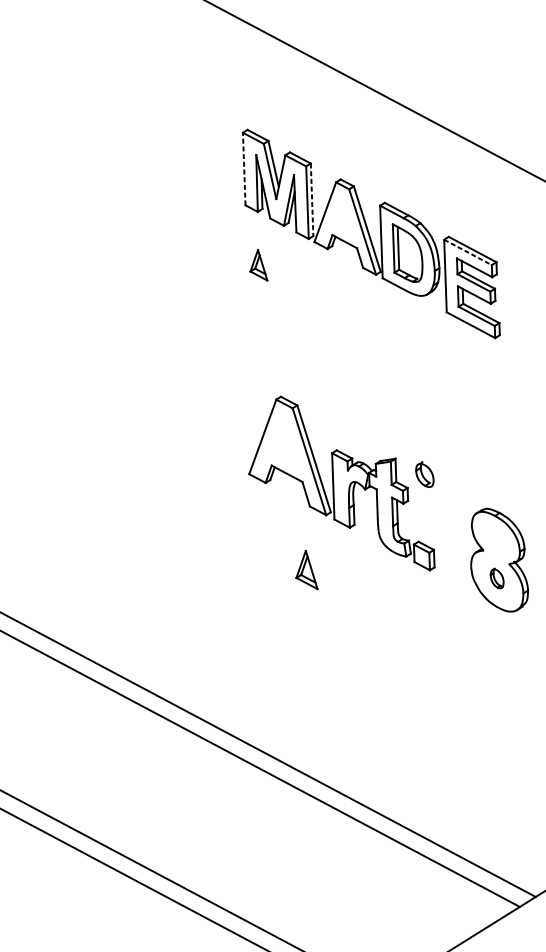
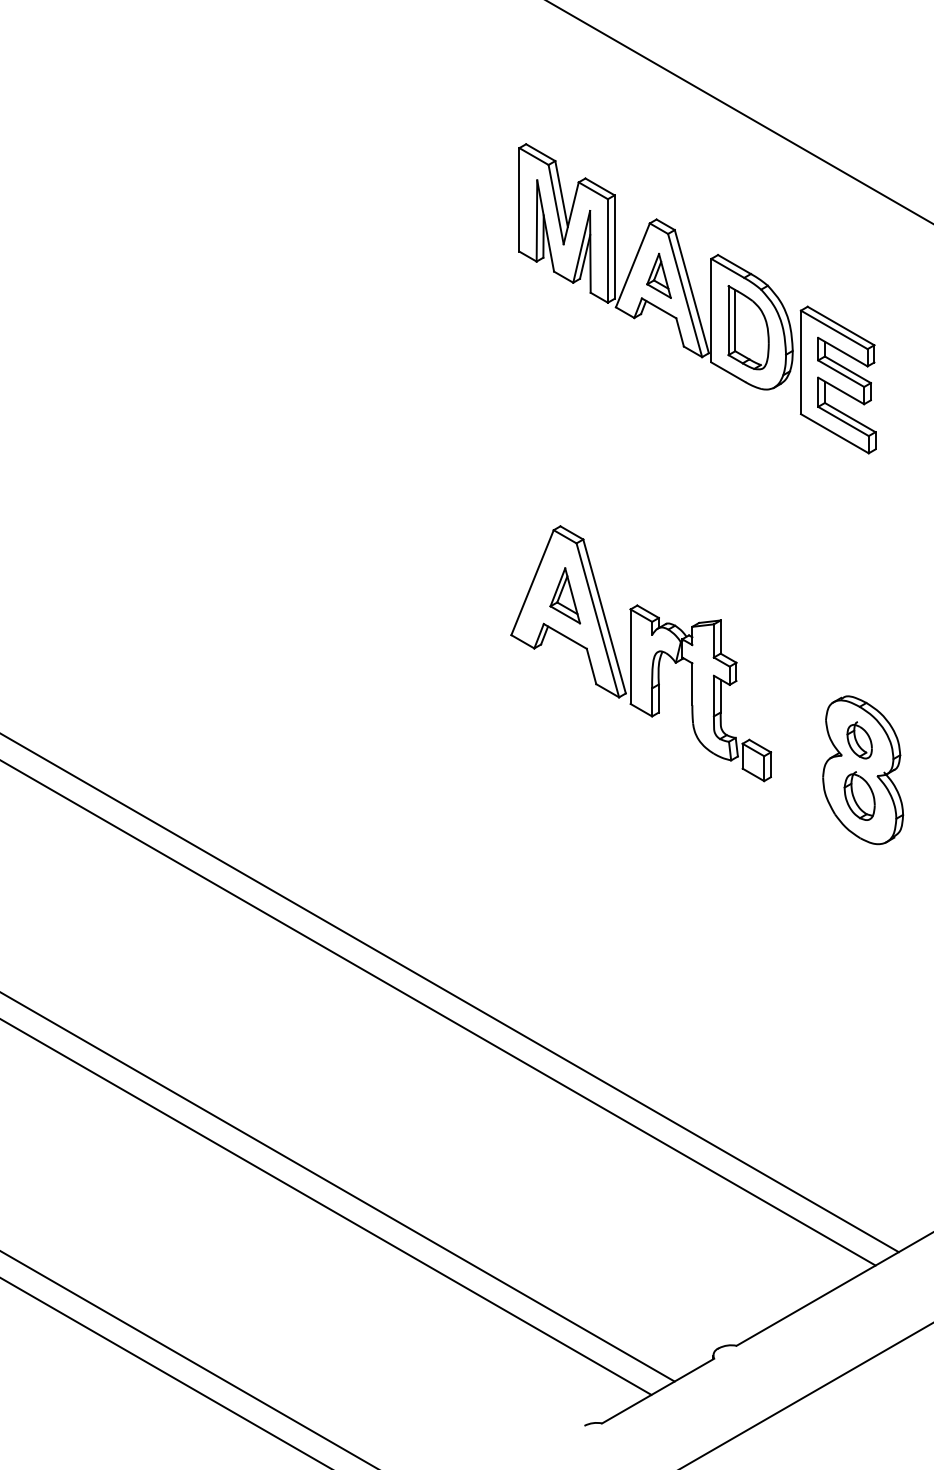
line: (244, 168) -> (519, 199), dashed -> solid
line: (312, 200) -> (614, 247), dashed -> solid
line: (468, 252) -> (834, 330), dashed -> solid
part: (258, 265) -> (658, 275), moved
part: (424, 474) -> (859, 740), moved
part: (306, 569) -> (565, 595), moved
part: (497, 578) -> (859, 795), size x1.67

